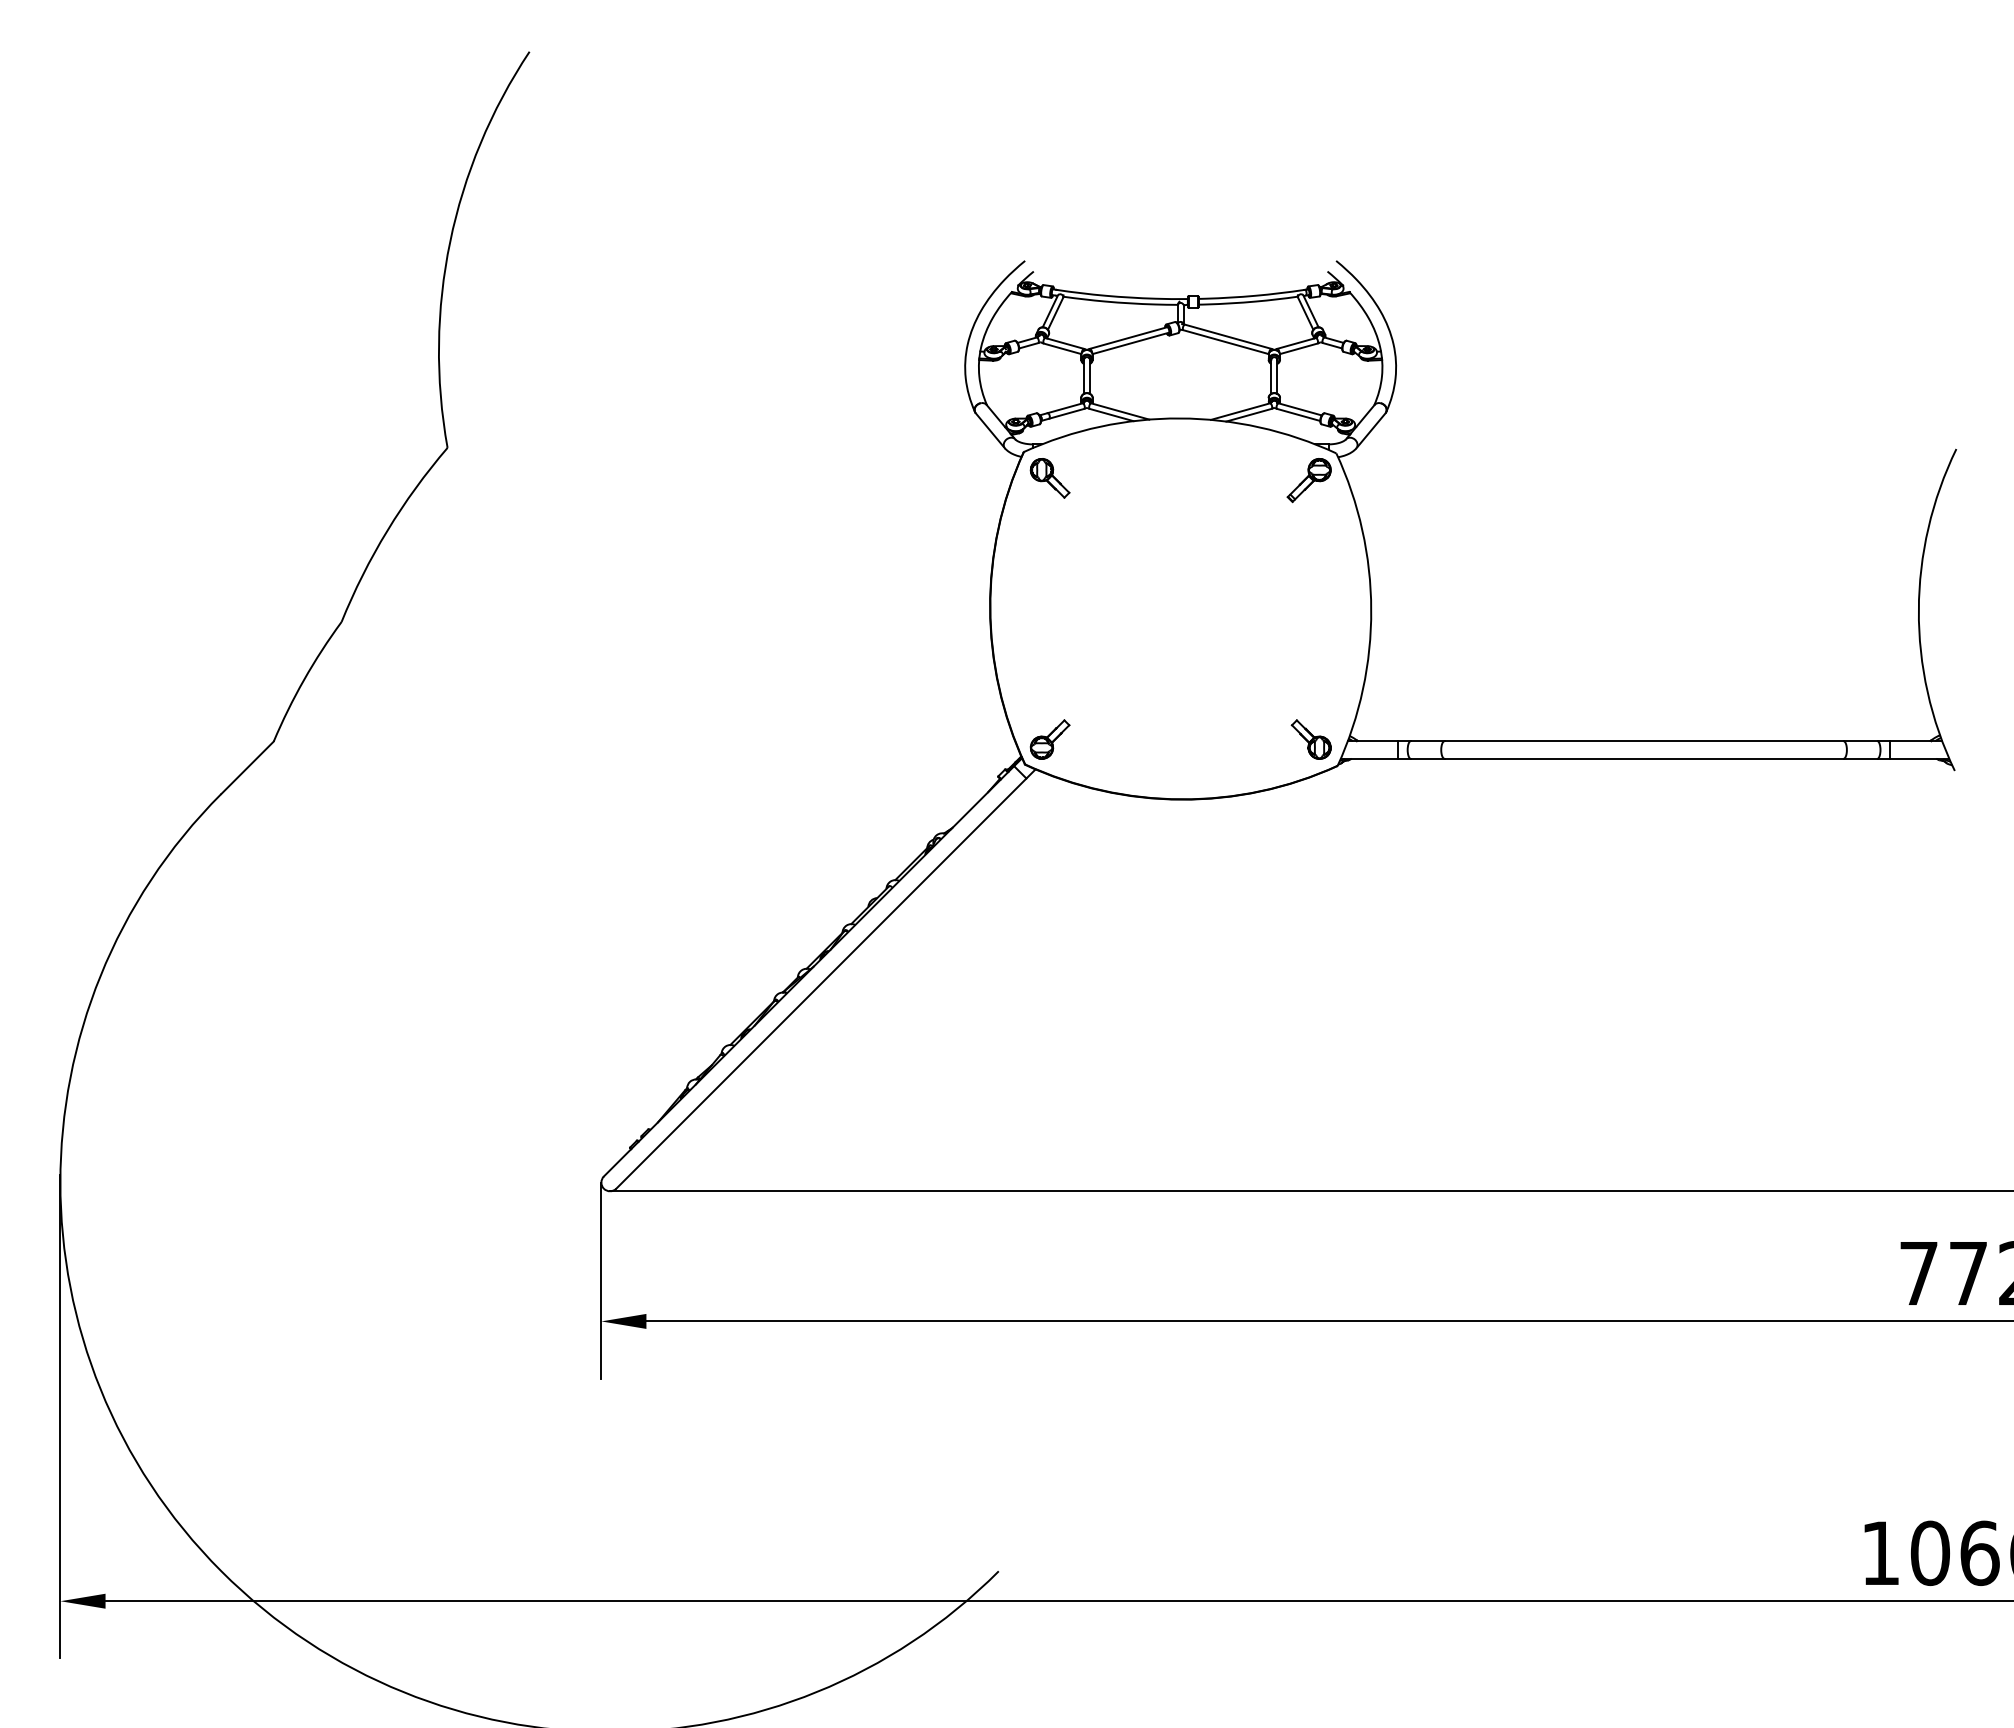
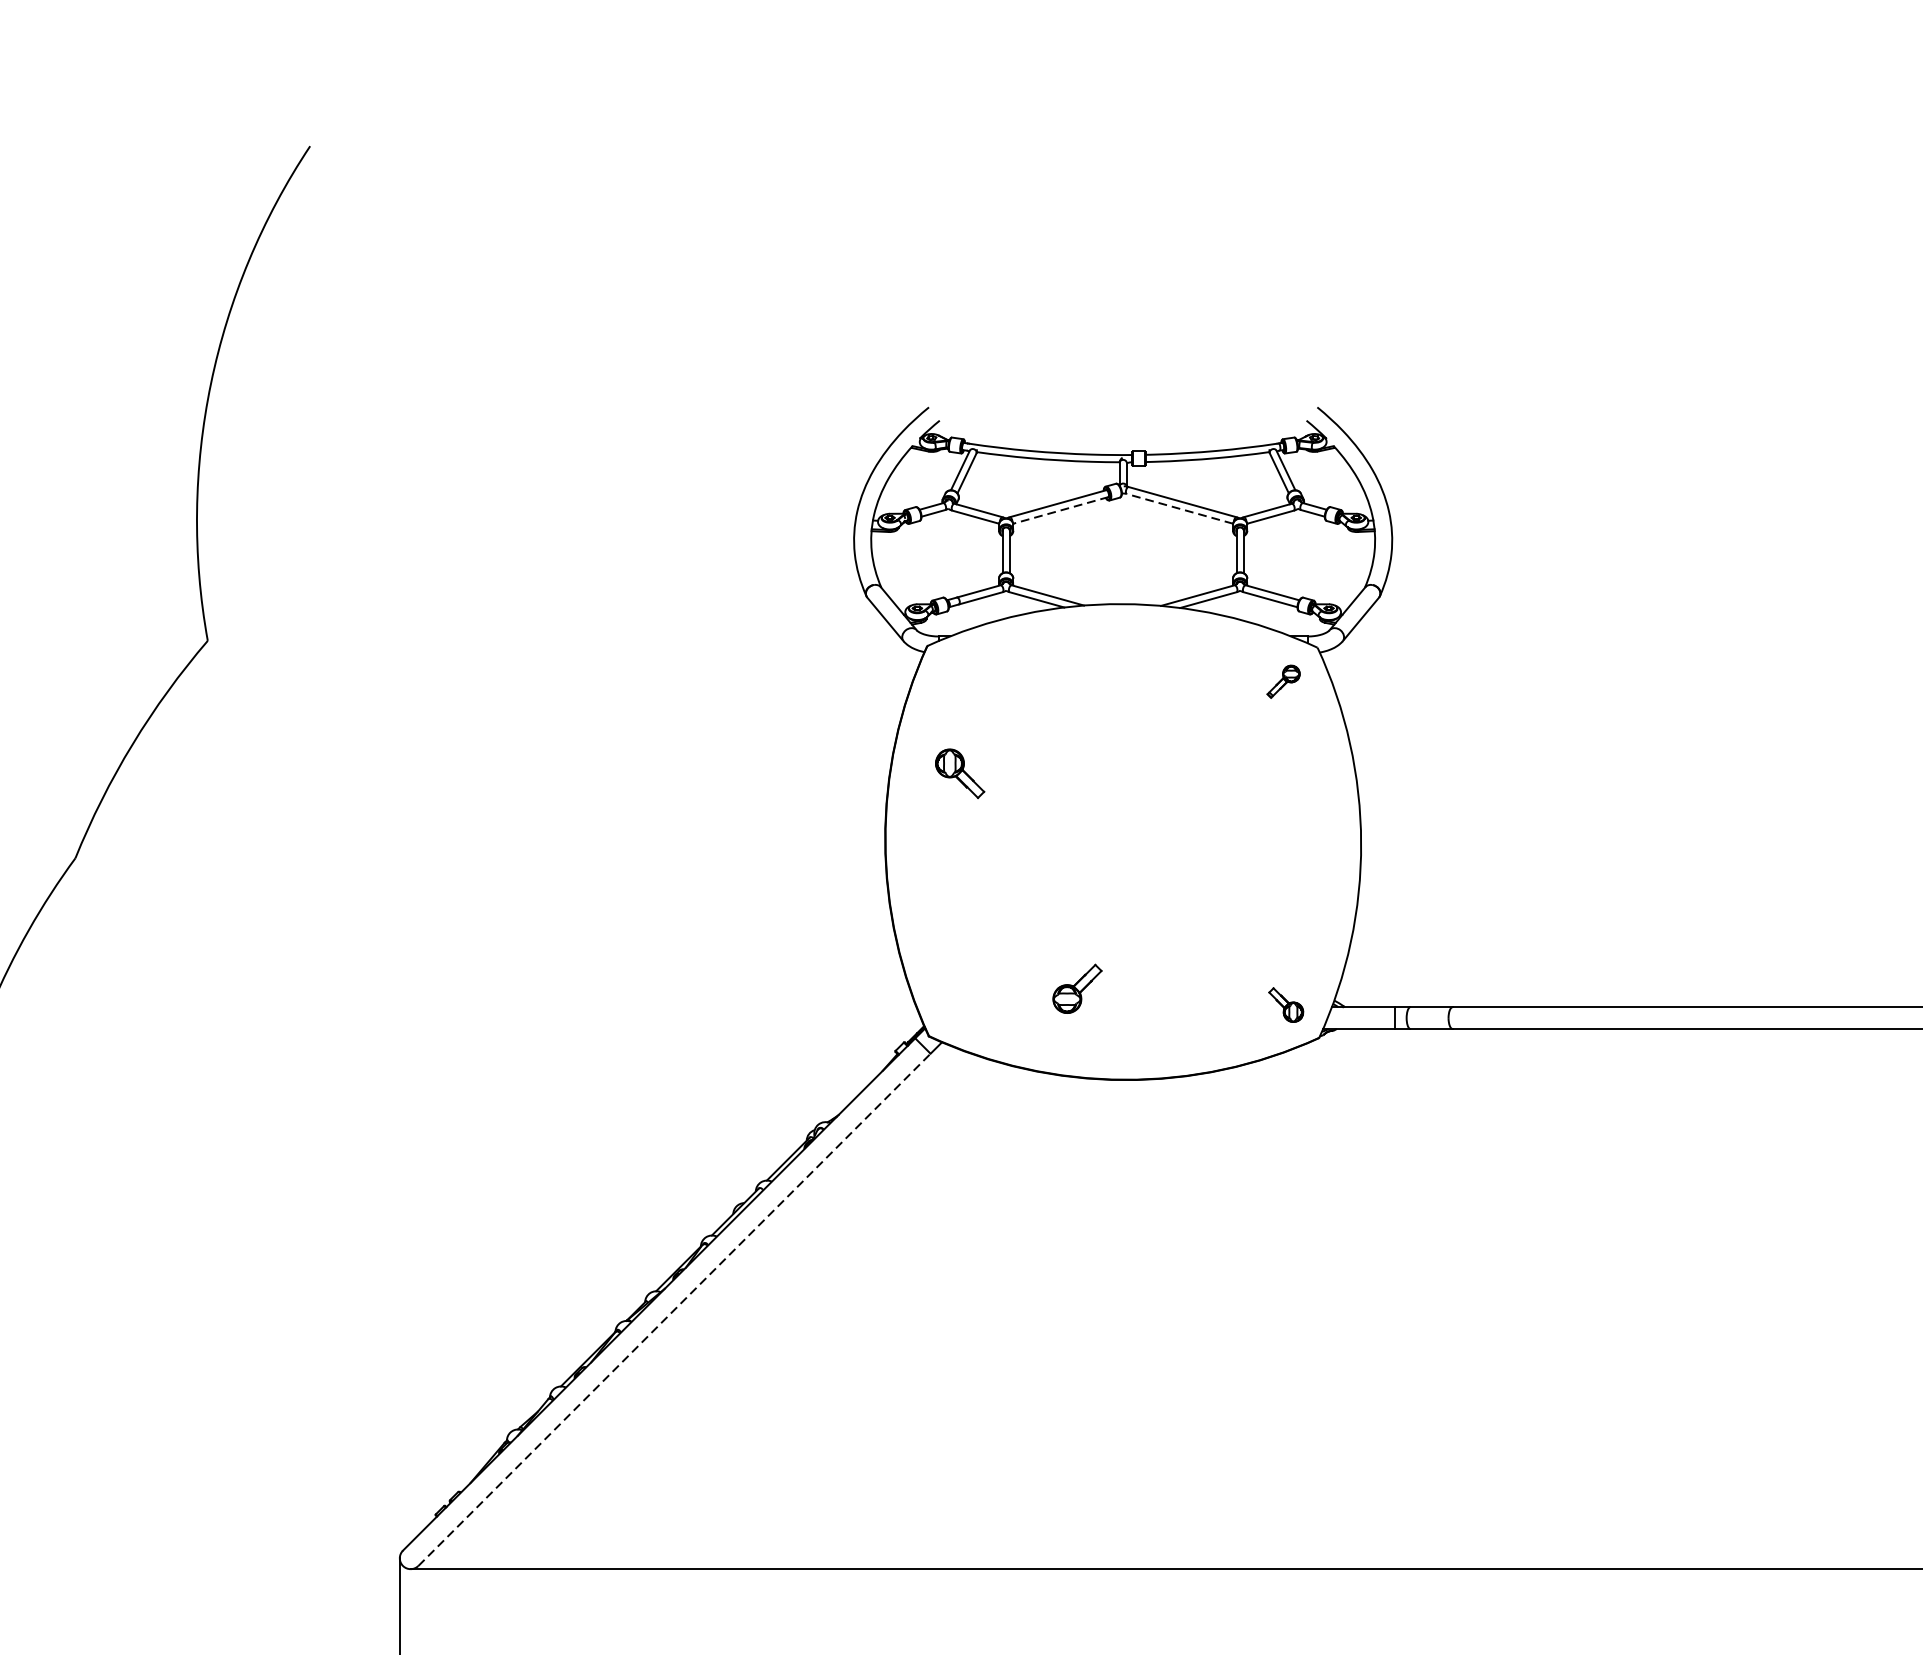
line: (1225, 342) -> (1179, 509), solid -> dashed
line: (1130, 343) -> (1060, 510), solid -> dashed
part: (1049, 478) -> (959, 773), moved
part: (1308, 480) -> (1282, 681), size x0.6
part: (1049, 739) -> (1076, 988), moved
part: (1310, 739) -> (1285, 1005), size x0.7
line: (821, 983) -> (674, 1309), solid -> dashed

